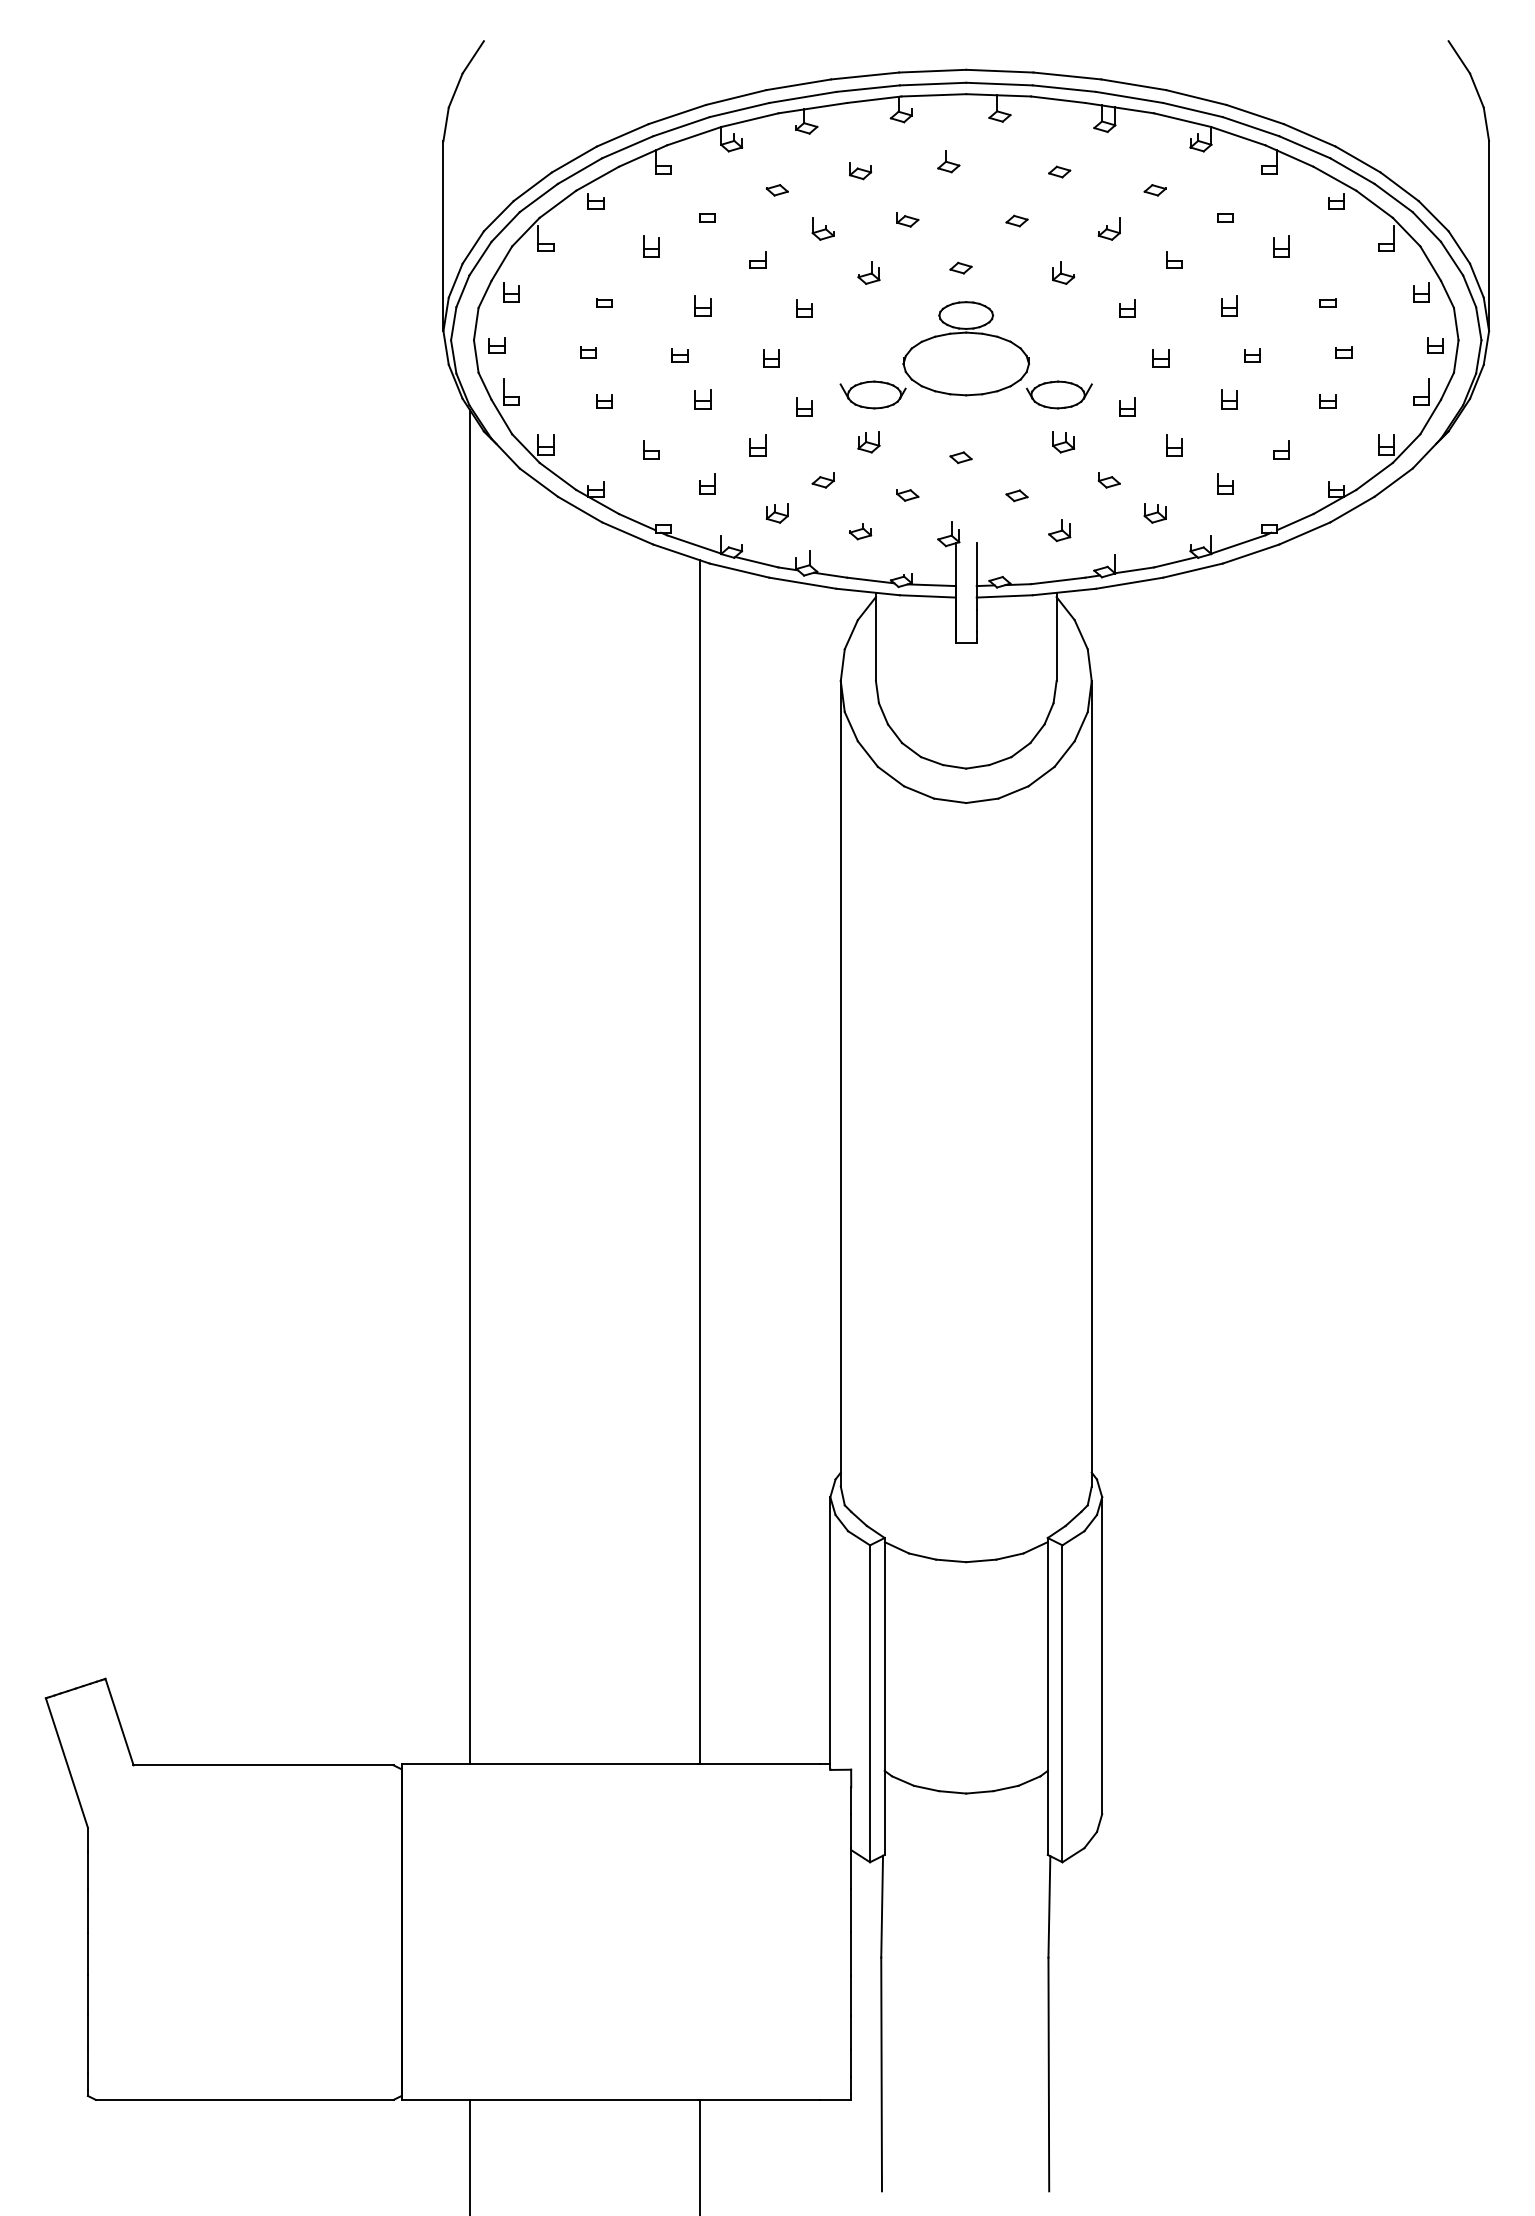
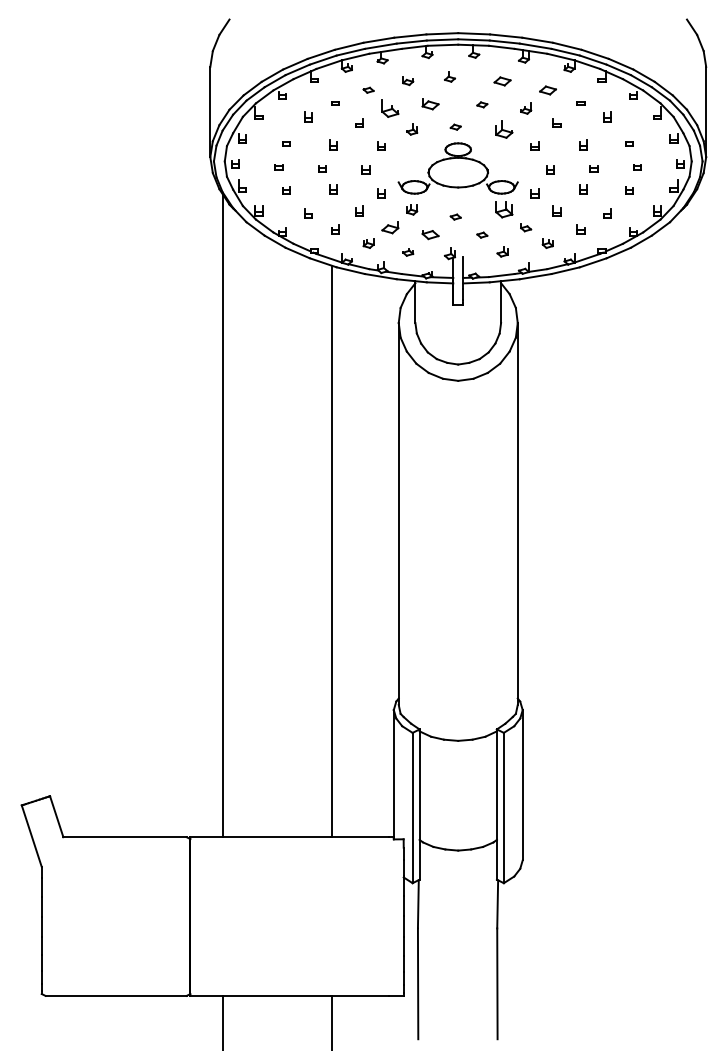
part: (1059, 171) -> (502, 81), size x1.6
part: (1154, 188) -> (547, 89), size x1.6
part: (907, 220) -> (430, 104), size x1.6
part: (823, 228) -> (390, 108), size x1.6
part: (1063, 272) -> (504, 129), size x1.6
part: (1063, 441) -> (504, 209), size x1.6
part: (823, 479) -> (390, 227), size x1.6
part: (907, 494) -> (430, 234), size x1.6

